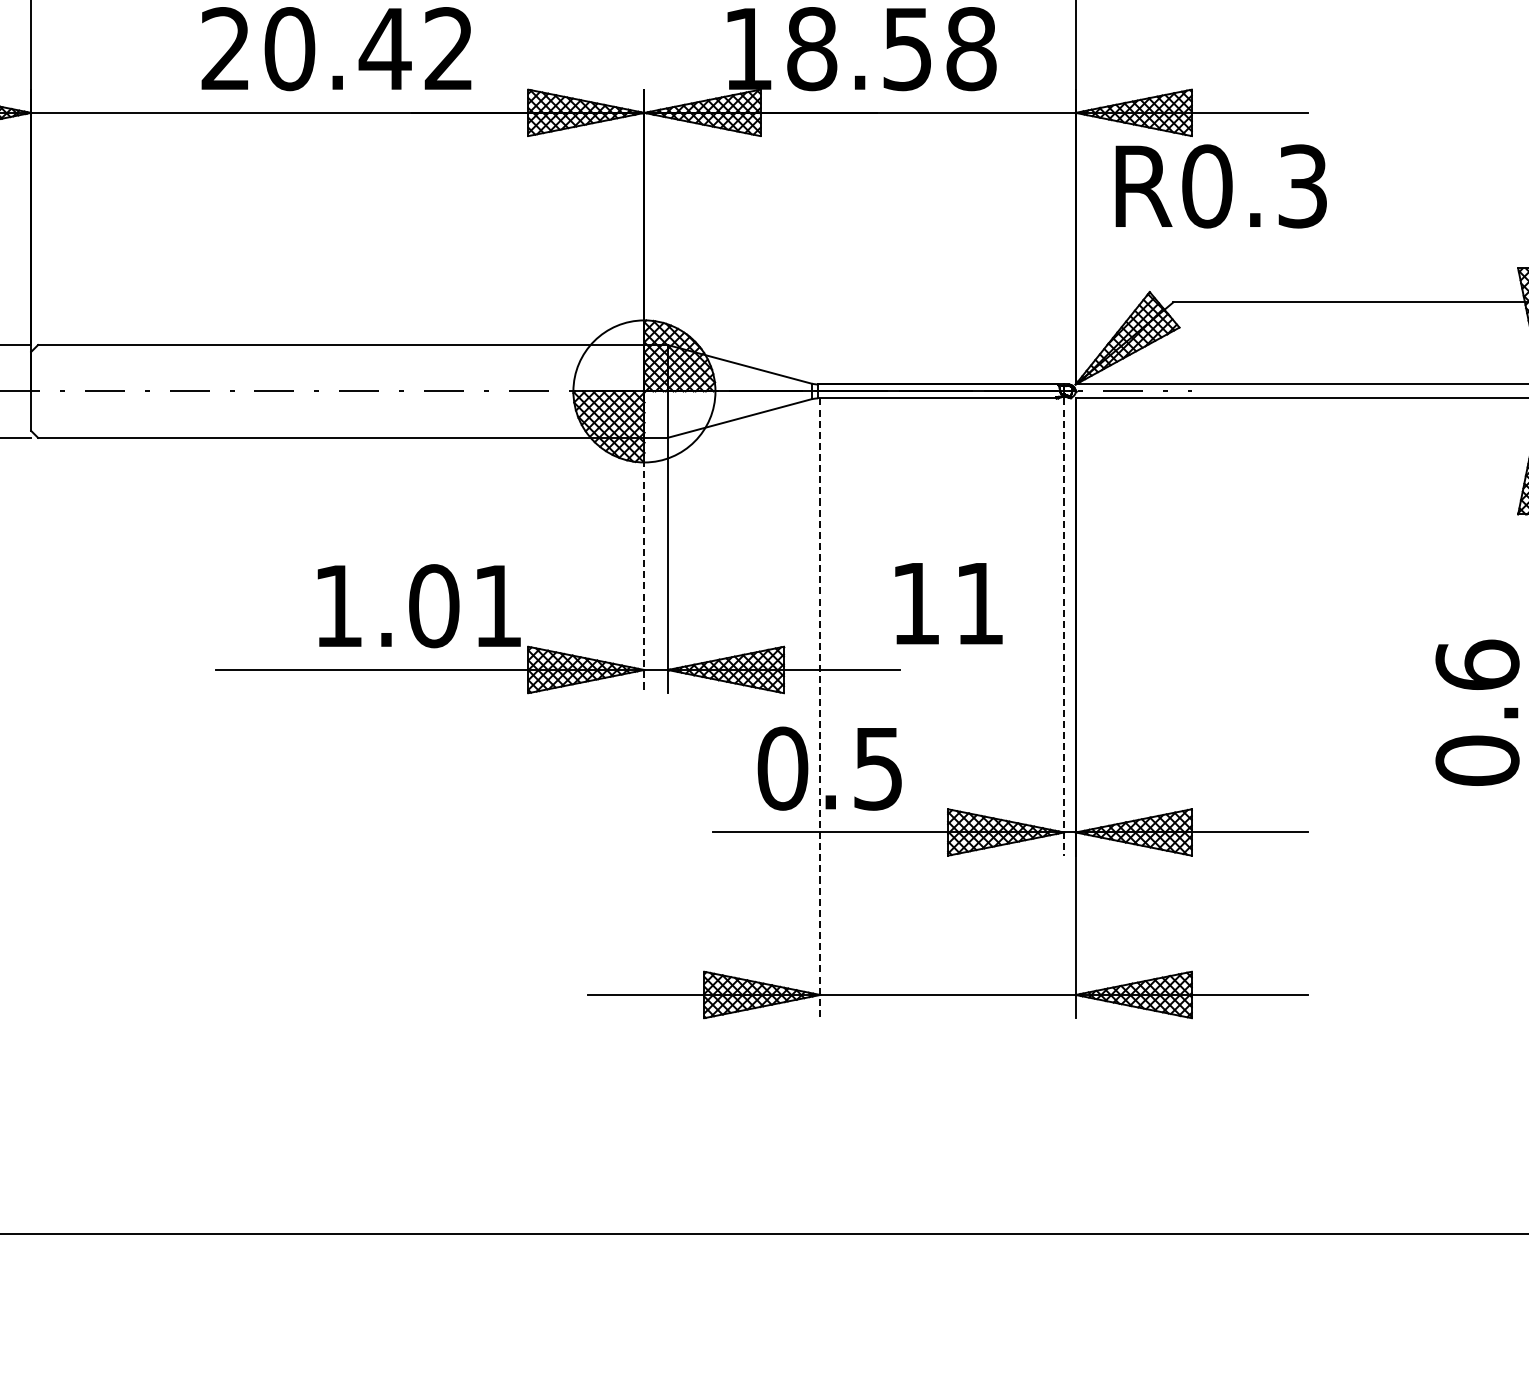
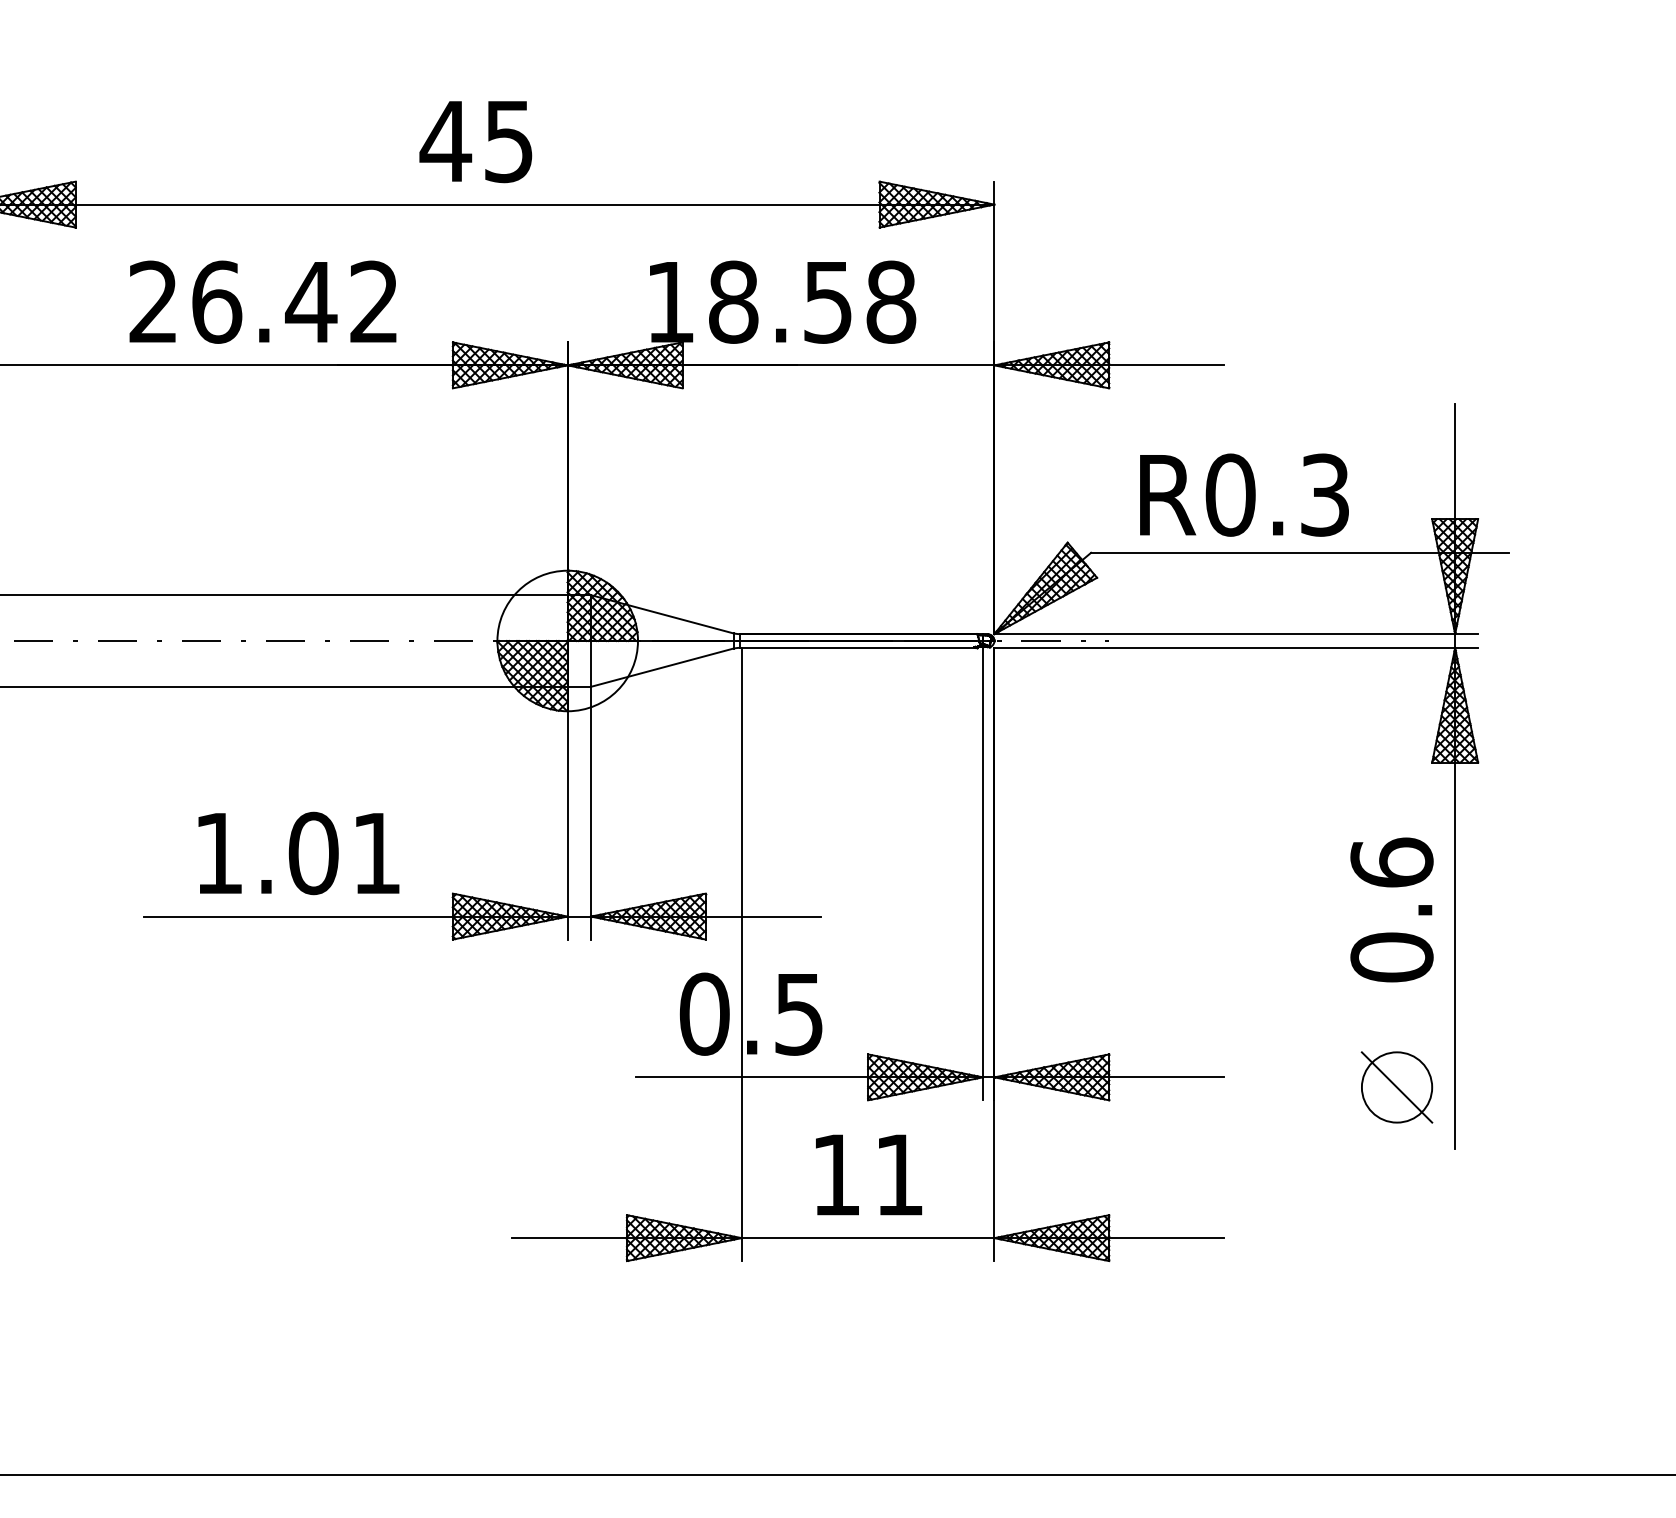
text: (290, 48) -> (217, 301), 20.42 -> 26.42
text: (1221, 185) -> (1244, 494), moved
line: (644, 565) -> (567, 813), dashed -> solid
text: (949, 603) -> (869, 1174), moved
text: (418, 606) -> (298, 853), moved
line: (1063, 627) -> (982, 874), dashed -> solid
line: (820, 708) -> (741, 954), dashed -> solid
text: (1477, 712) -> (1391, 909), moved
part: (1482, 842) -> (1396, 1087), added

